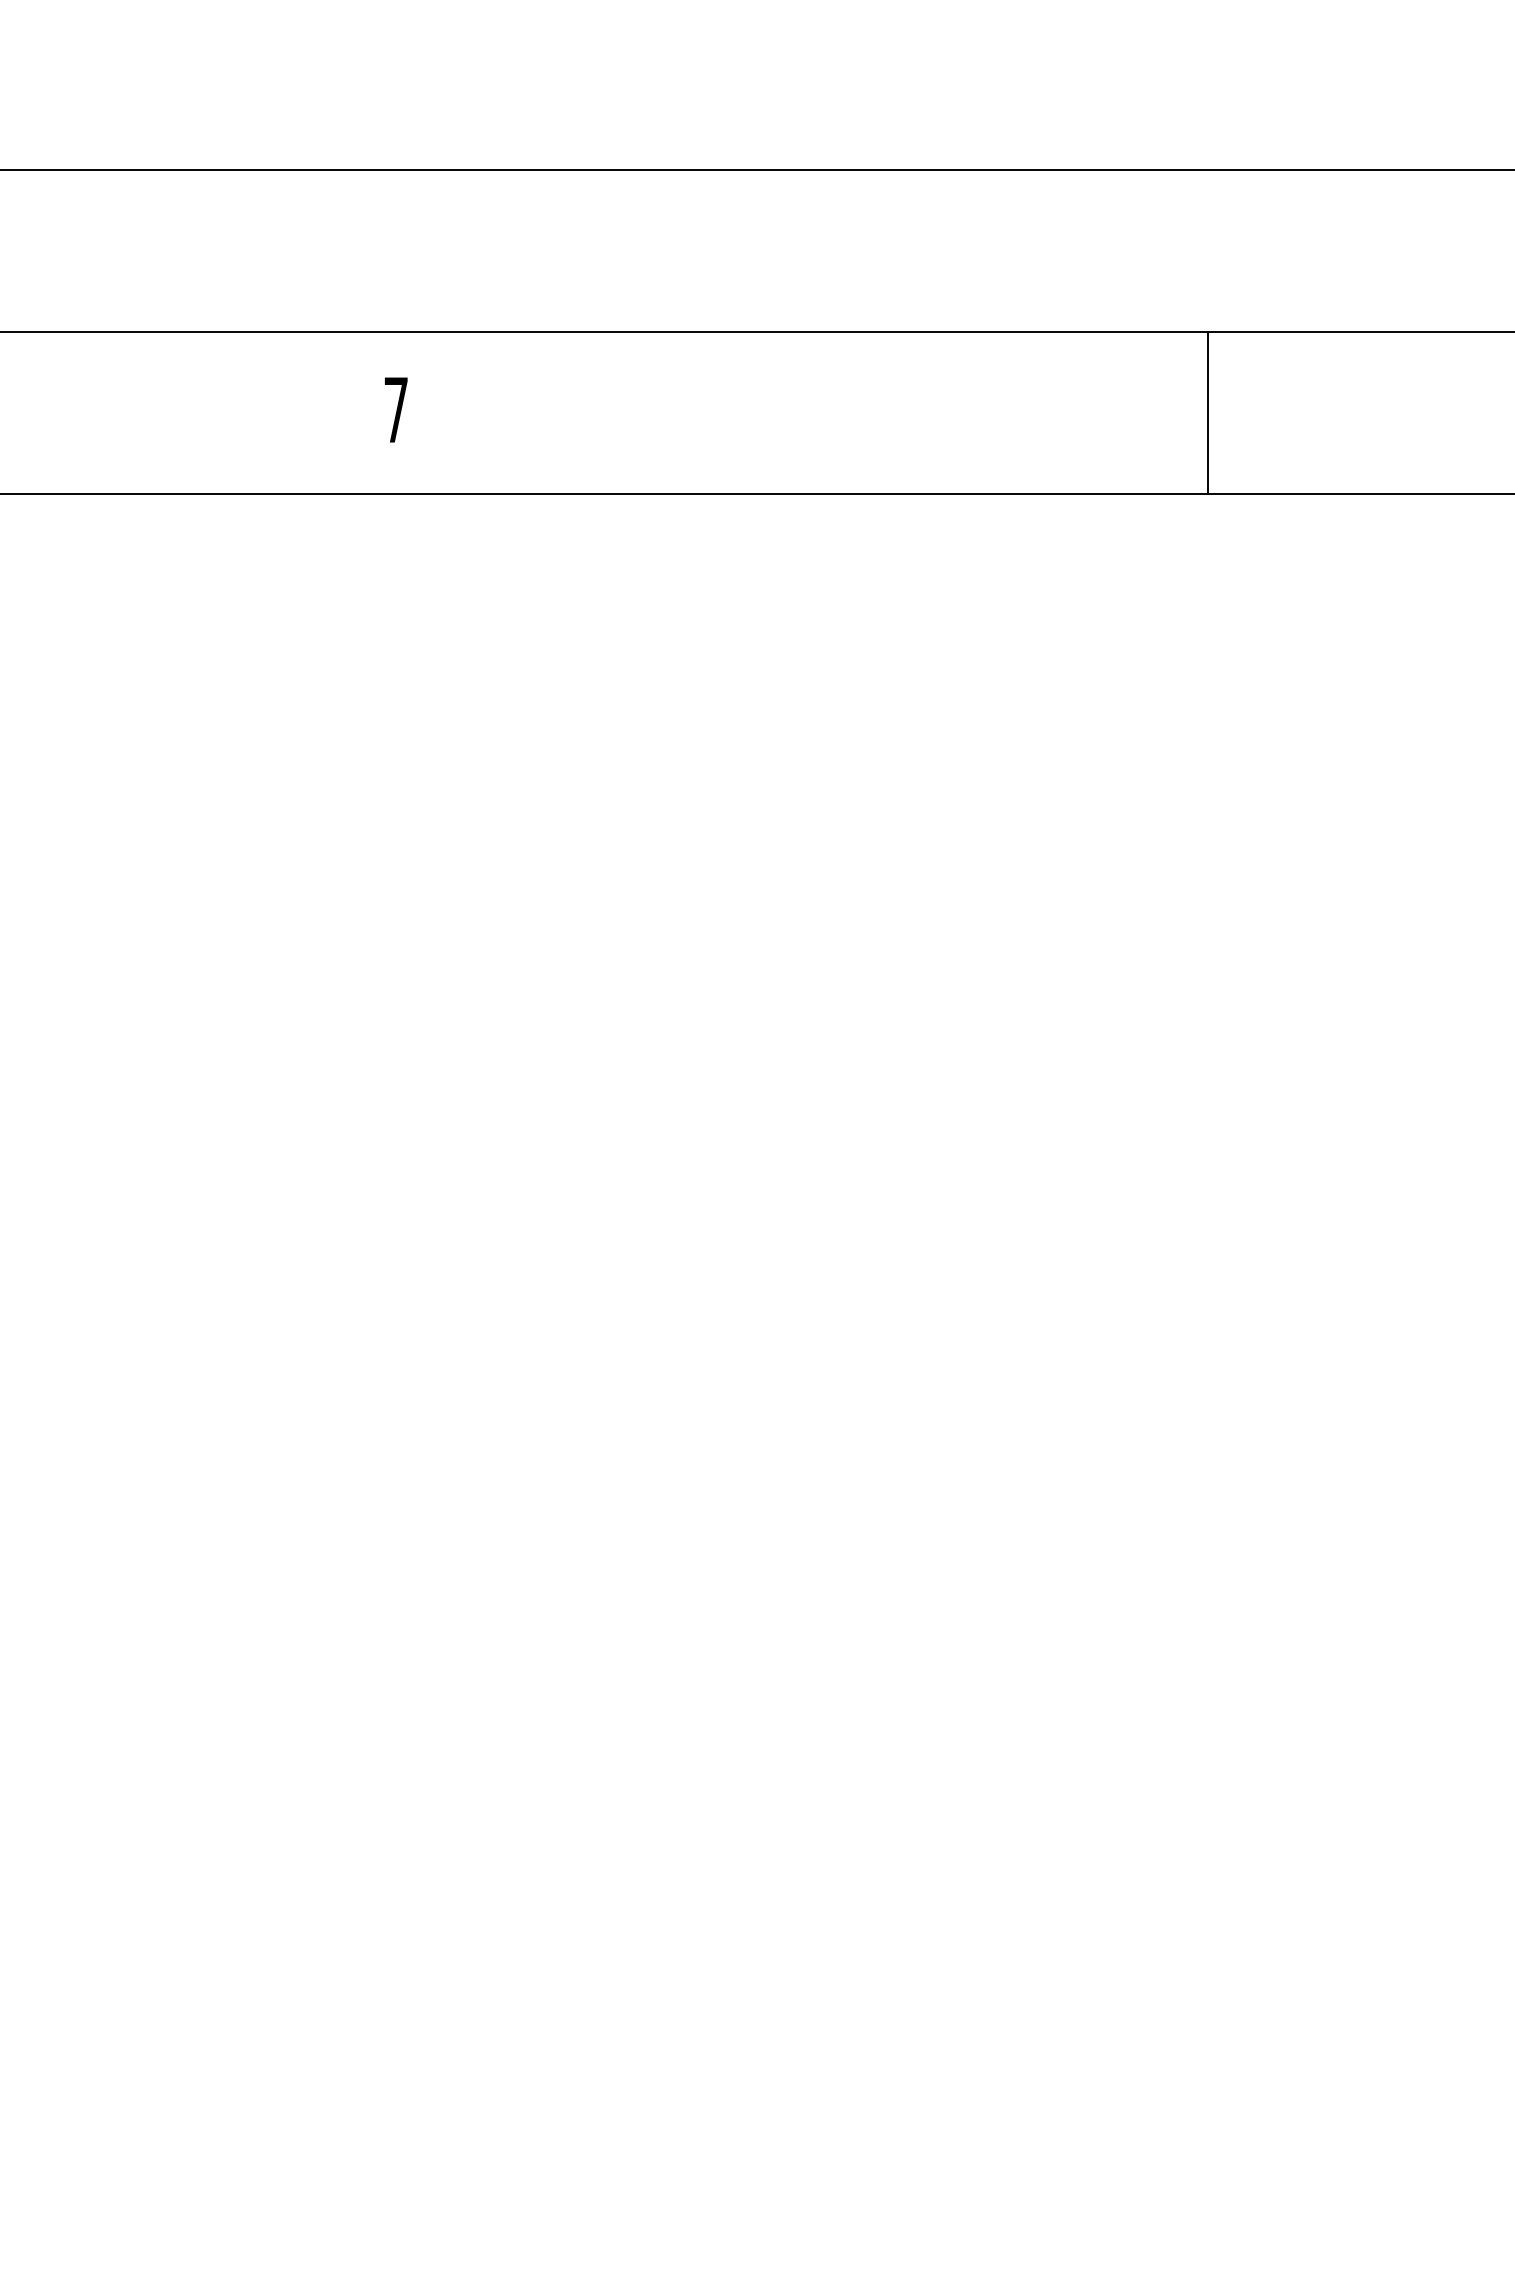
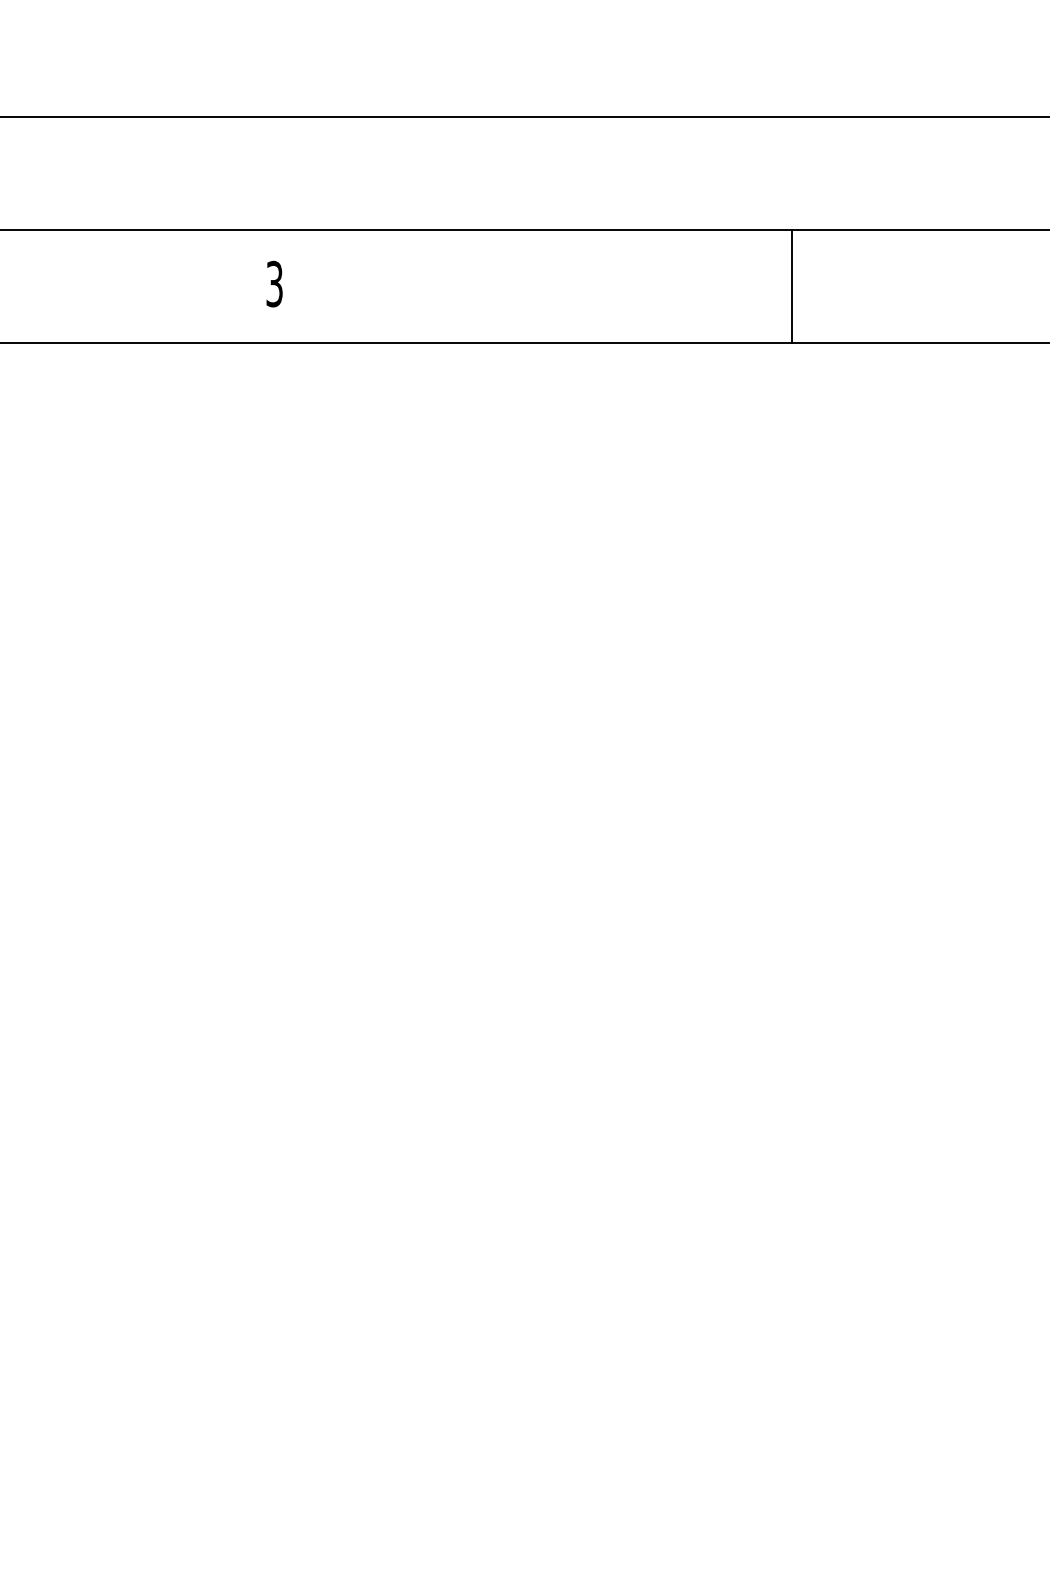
text: (396, 409) -> (274, 283), 7 -> 3
line: (1207, 413) -> (791, 286), moved

